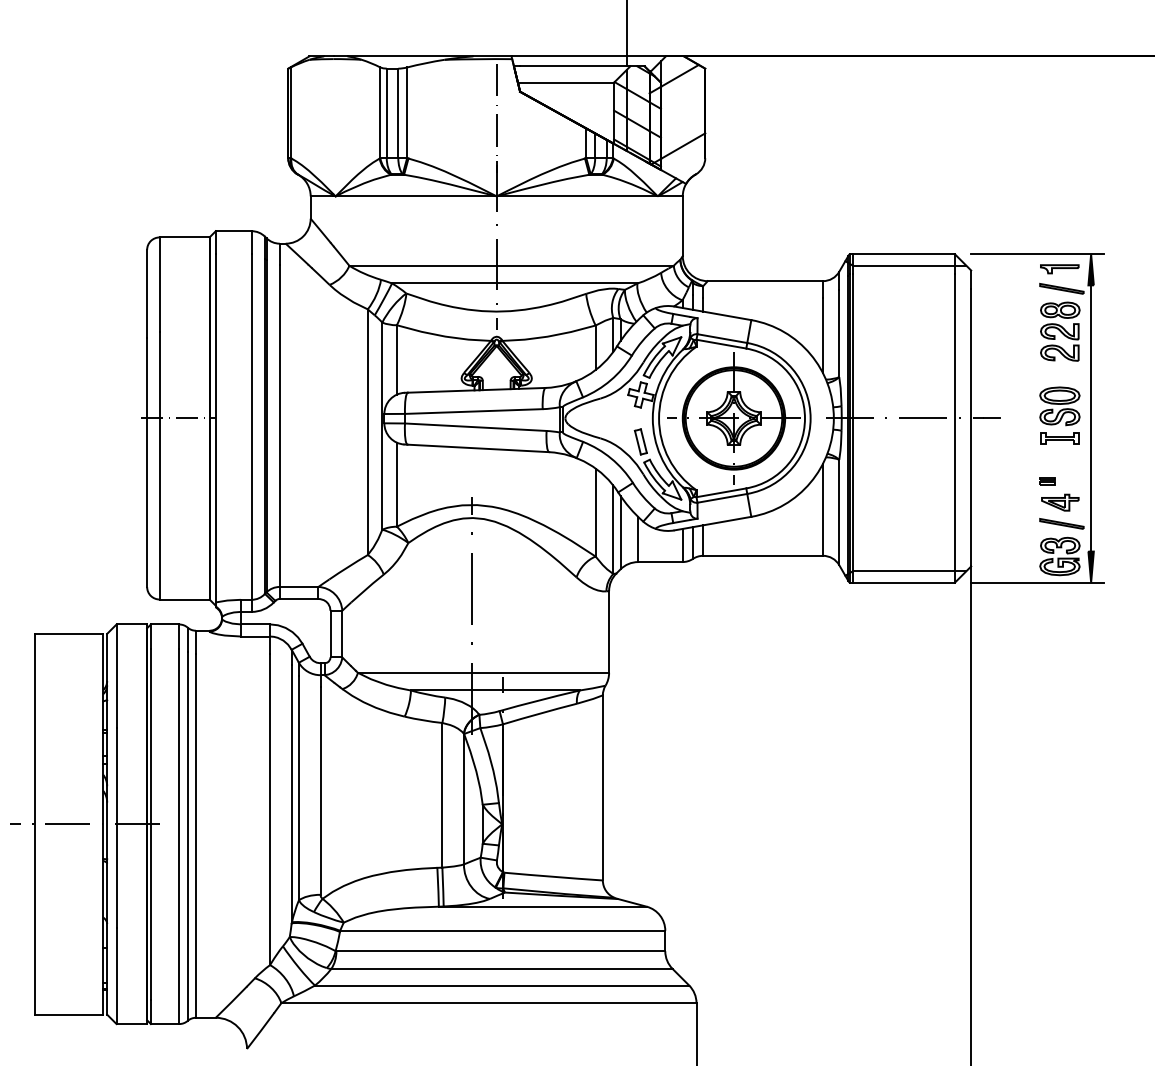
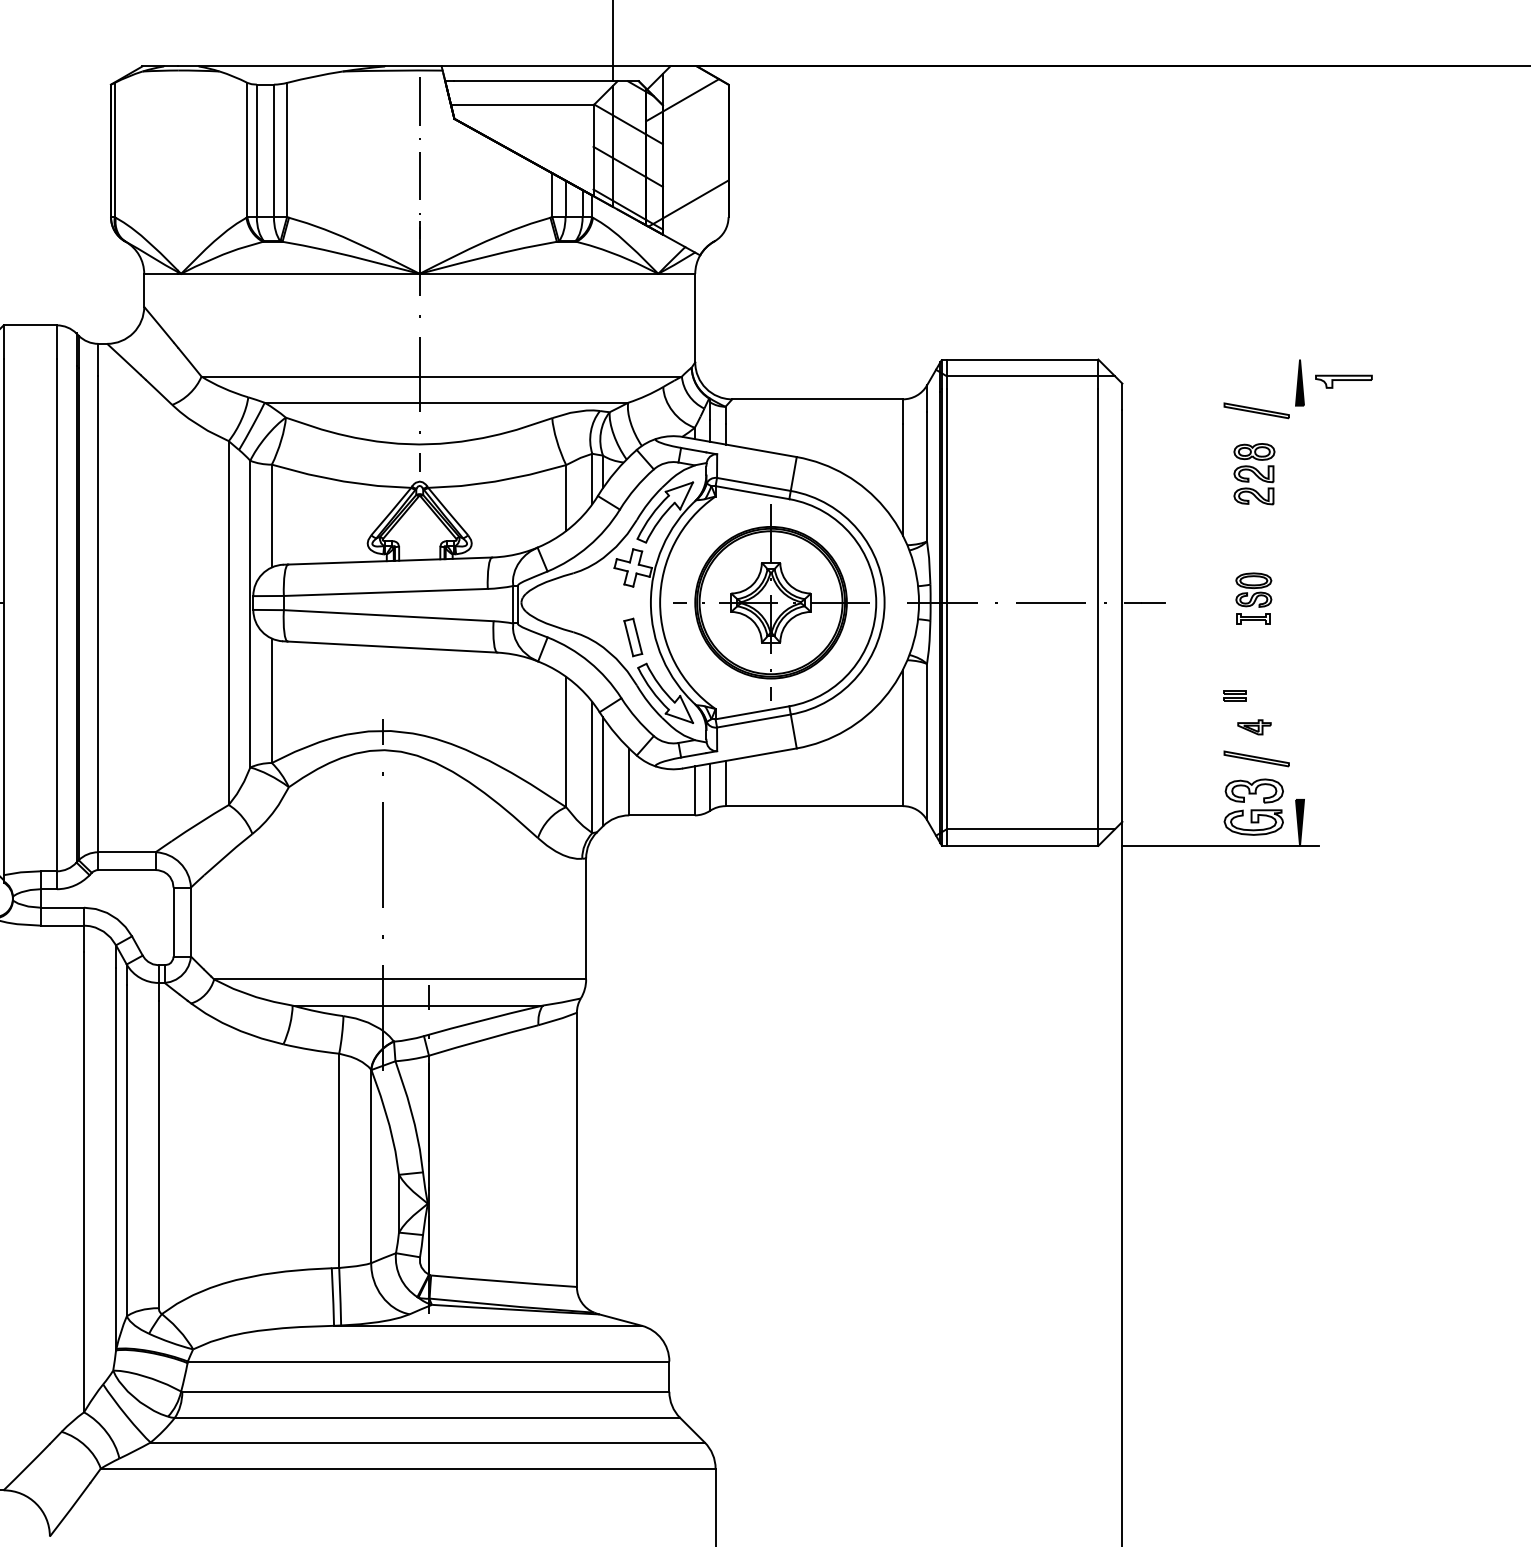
line: (1037, 254) -> (1220, 359), removed
part: (1059, 269) -> (1343, 382), moved
part: (1060, 331) -> (1254, 473), size x0.7
part: (1059, 415) -> (1253, 598), size x0.6
line: (1091, 418) -> (1300, 602), removed
part: (1060, 502) -> (1254, 727), size x0.6

